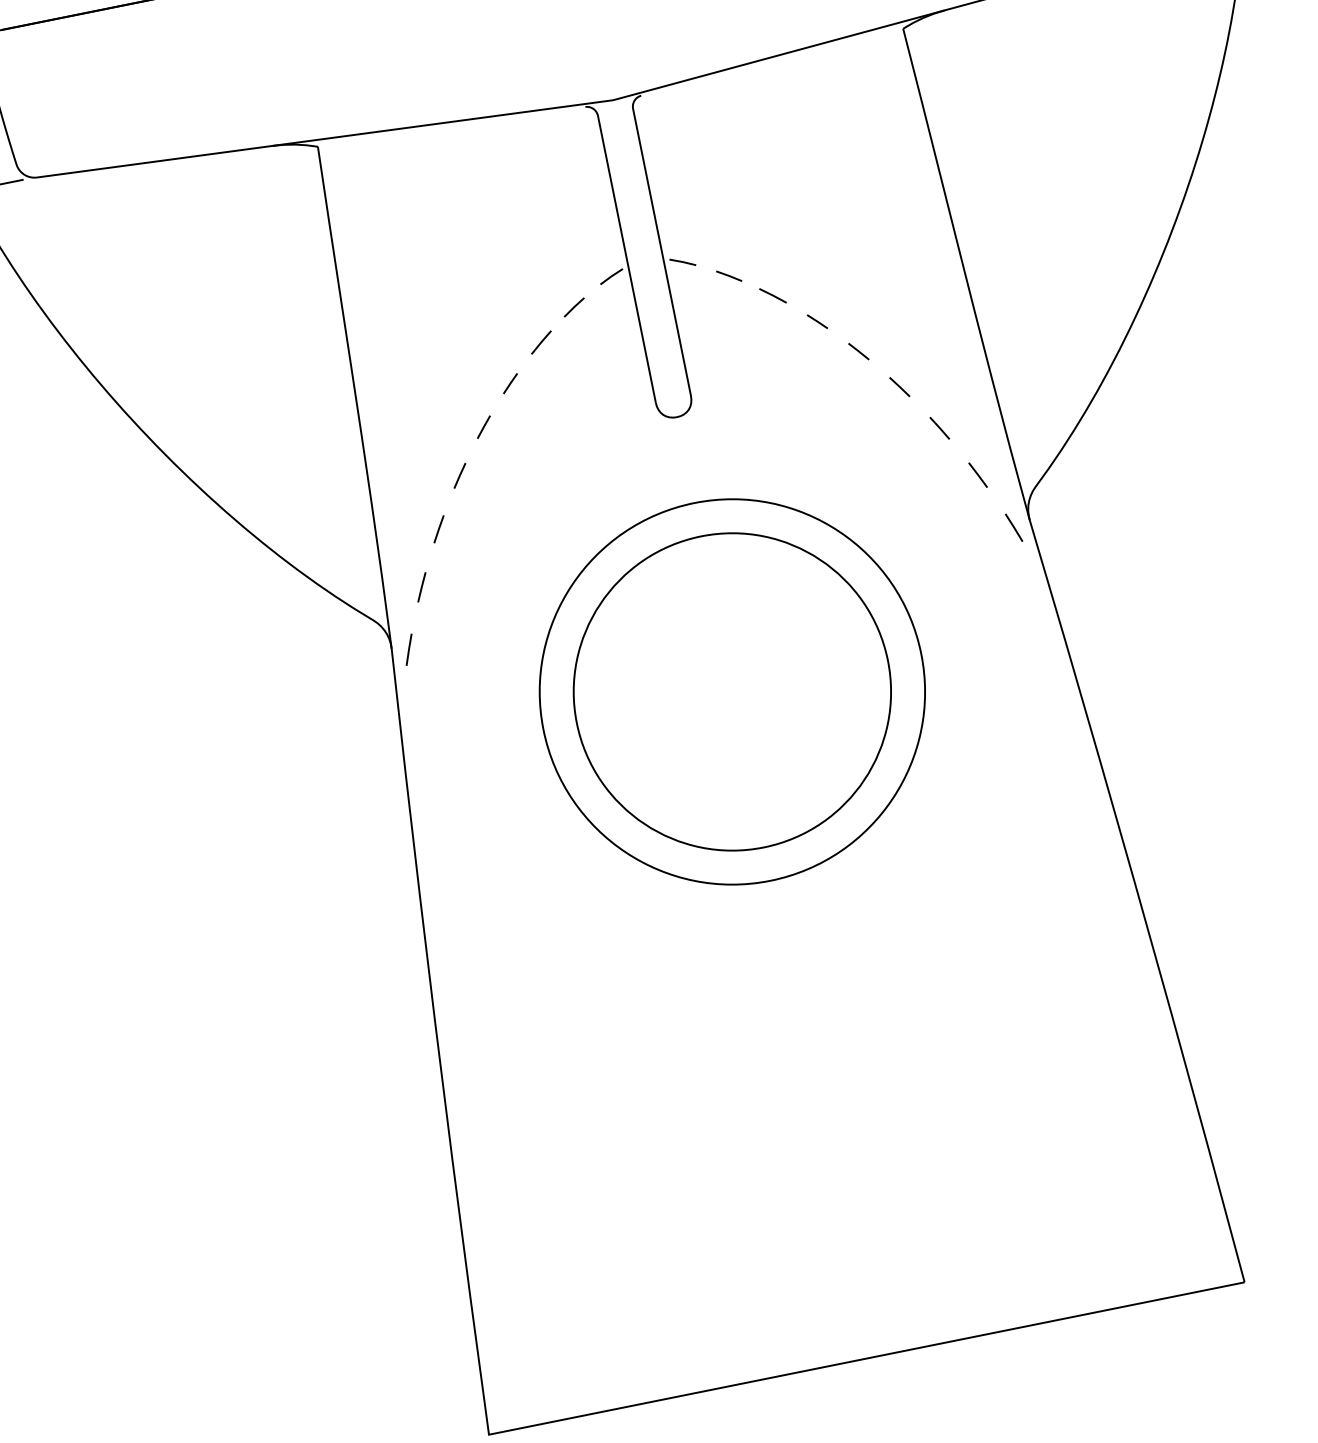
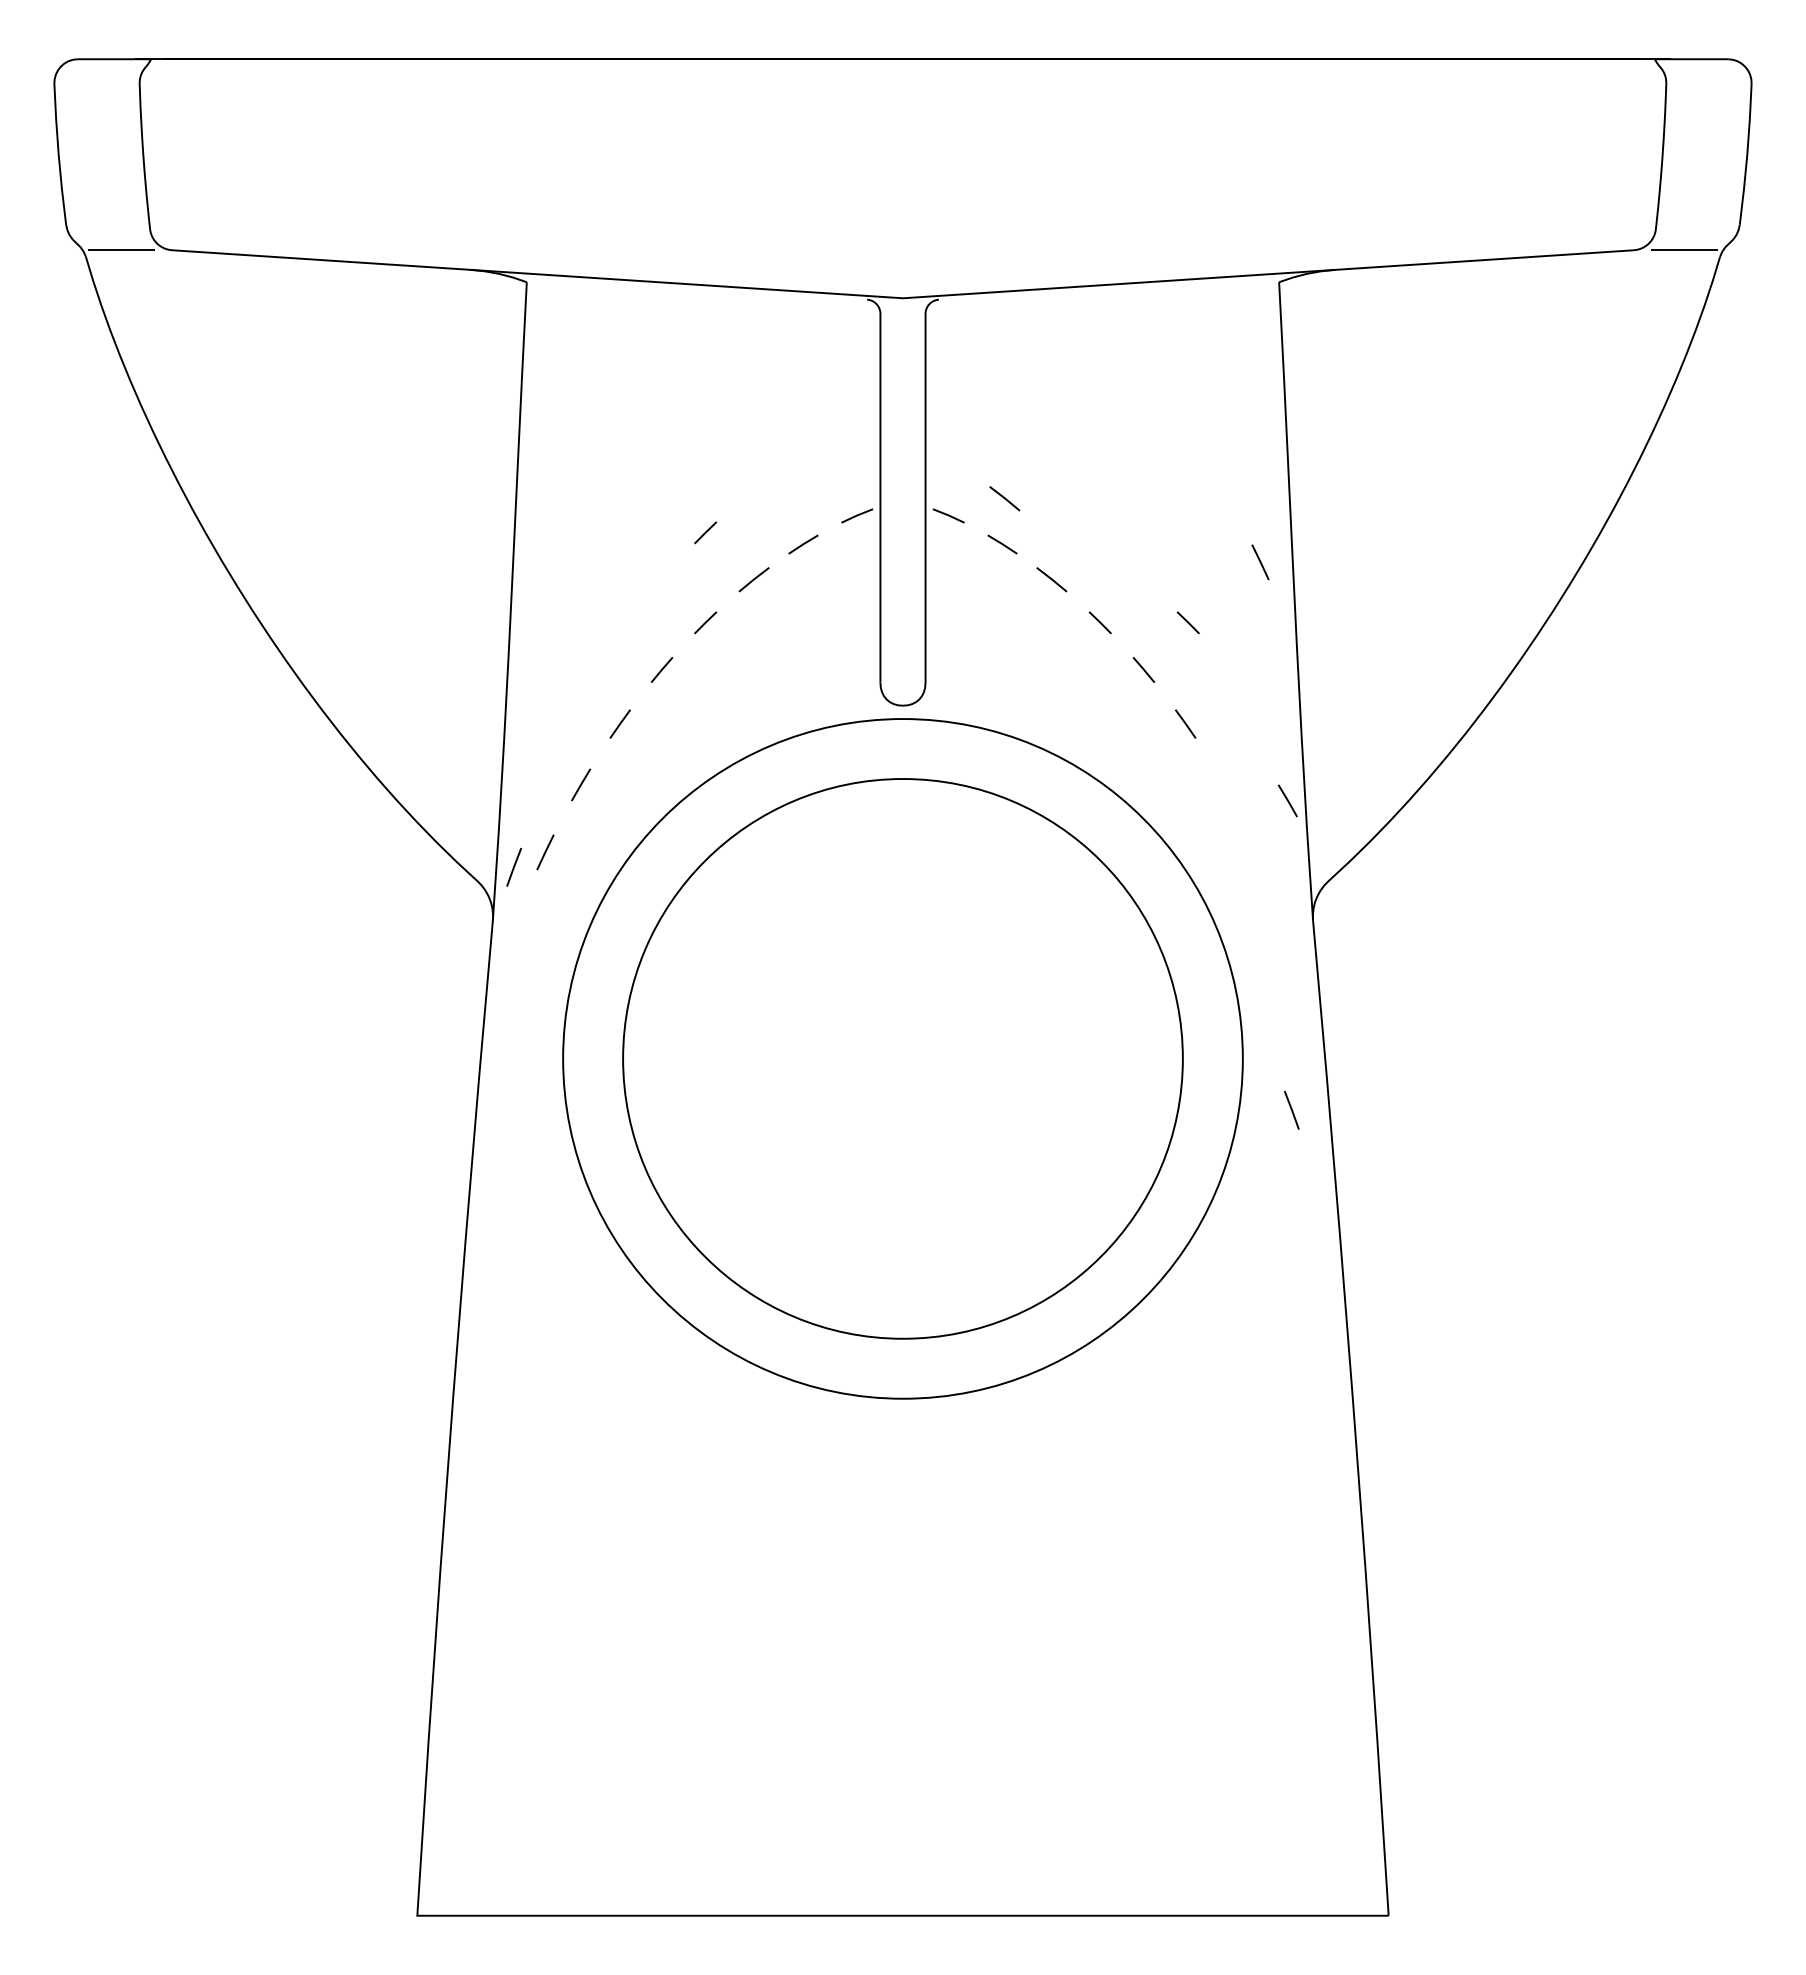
line: (723, 240) -> (1004, 498), added
line: (885, 307) -> (1187, 622), added
line: (496, 313) -> (705, 532), added
line: (939, 428) -> (1287, 800), moved
line: (978, 475) -> (1260, 562), moved
line: (1013, 527) -> (1291, 1109), moved
line: (408, 649) -> (513, 866), moved
circle: (731, 691) -> (902, 1058), size x1.4
circle: (731, 691) -> (902, 1058), size x1.4

